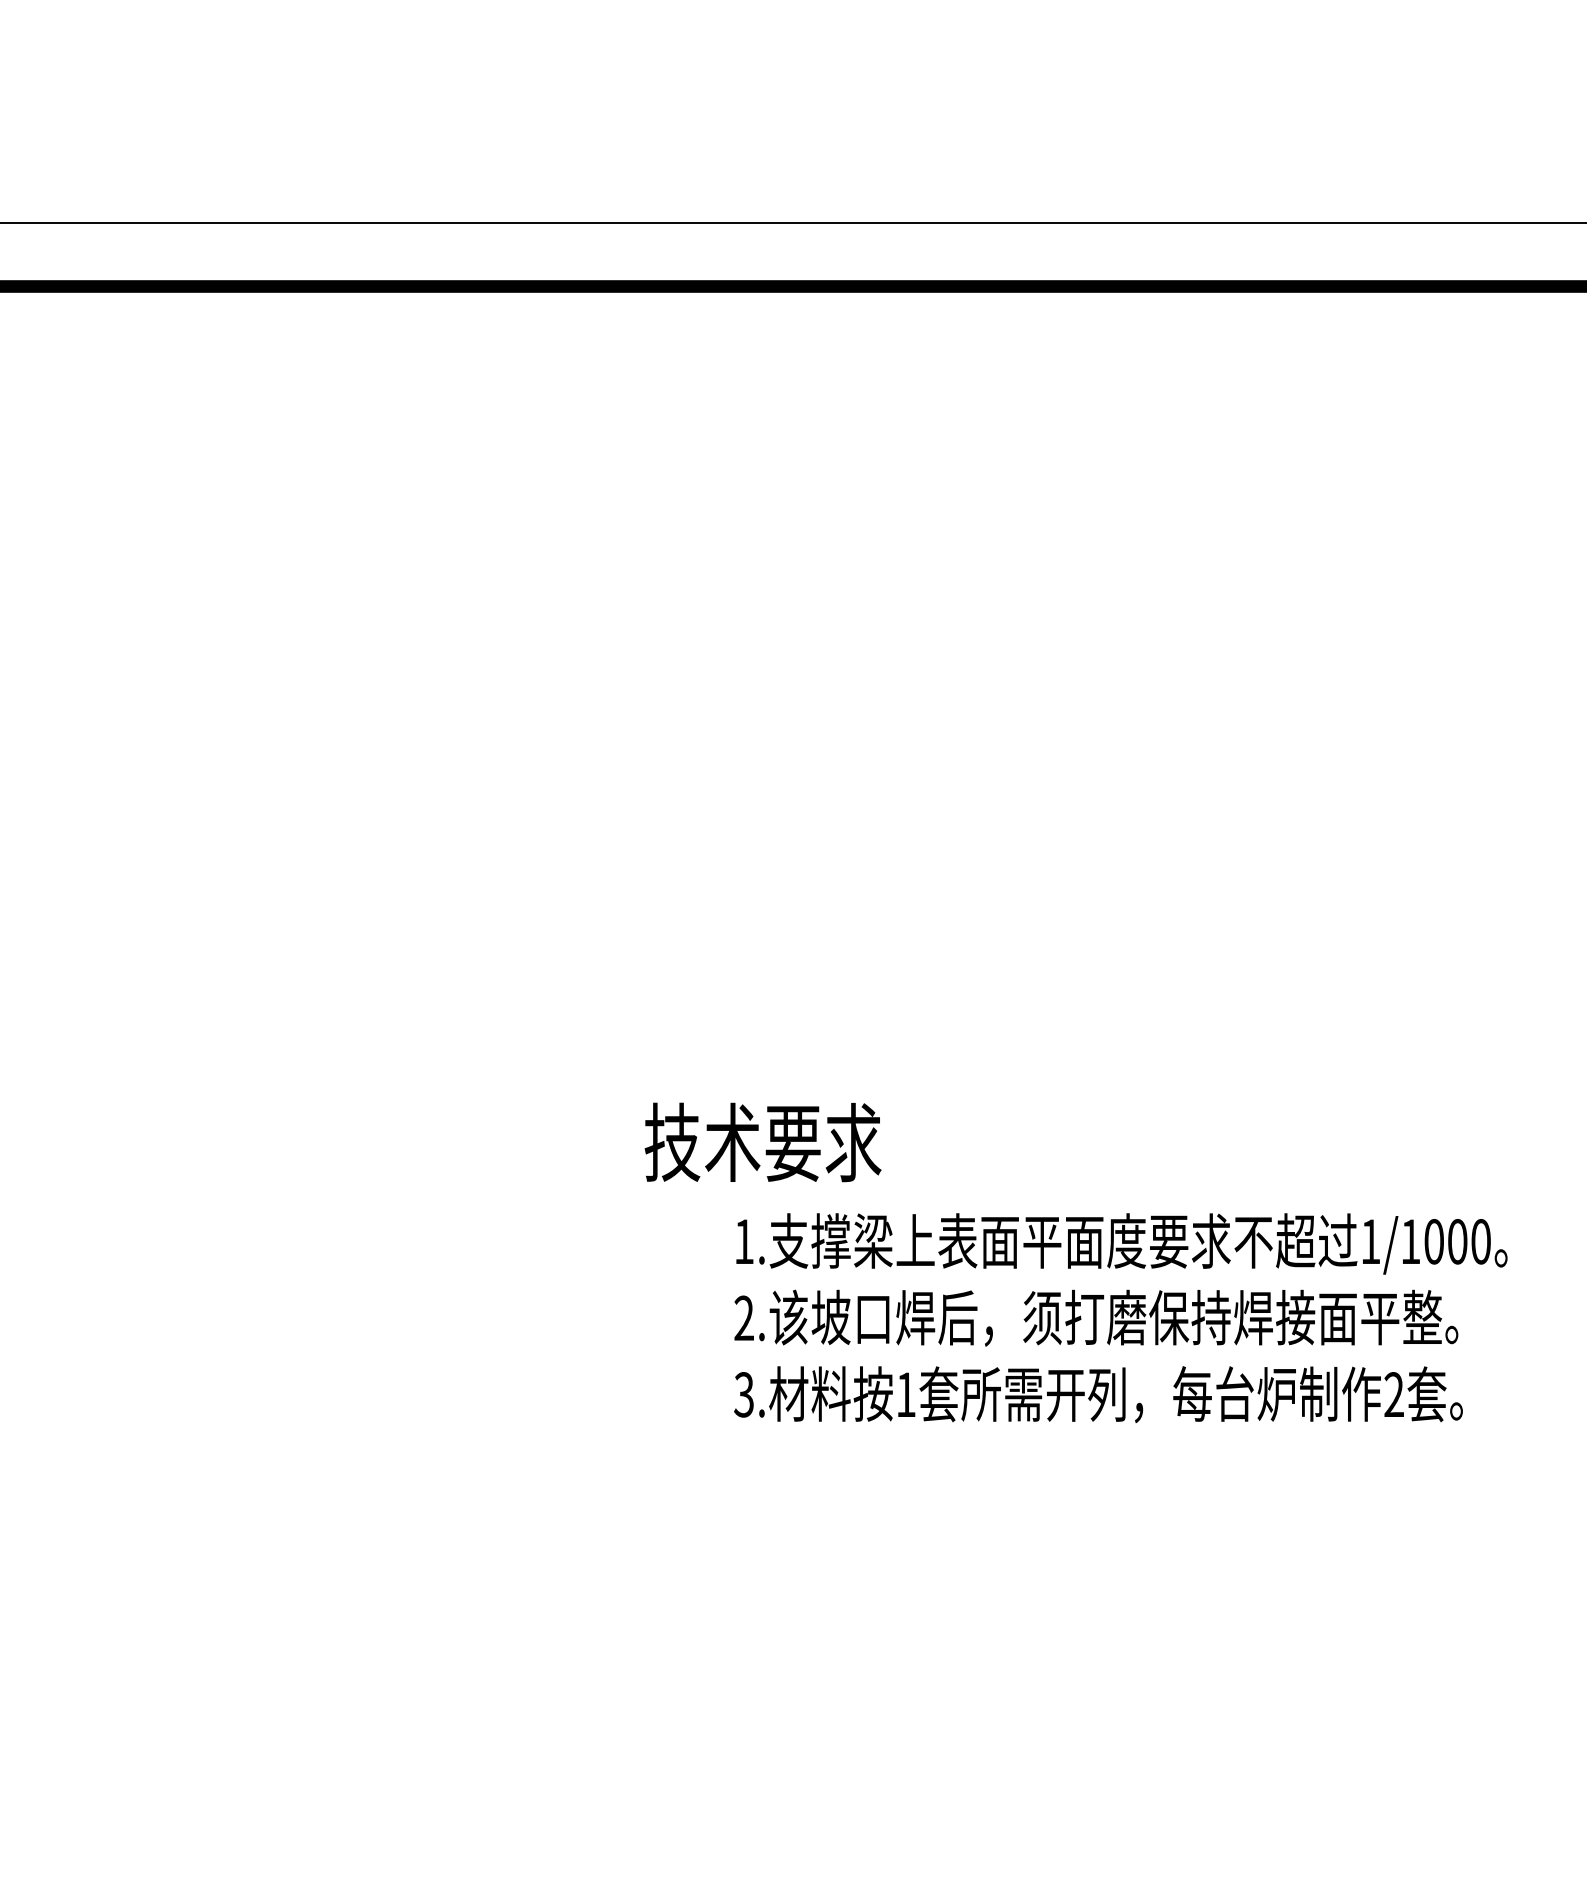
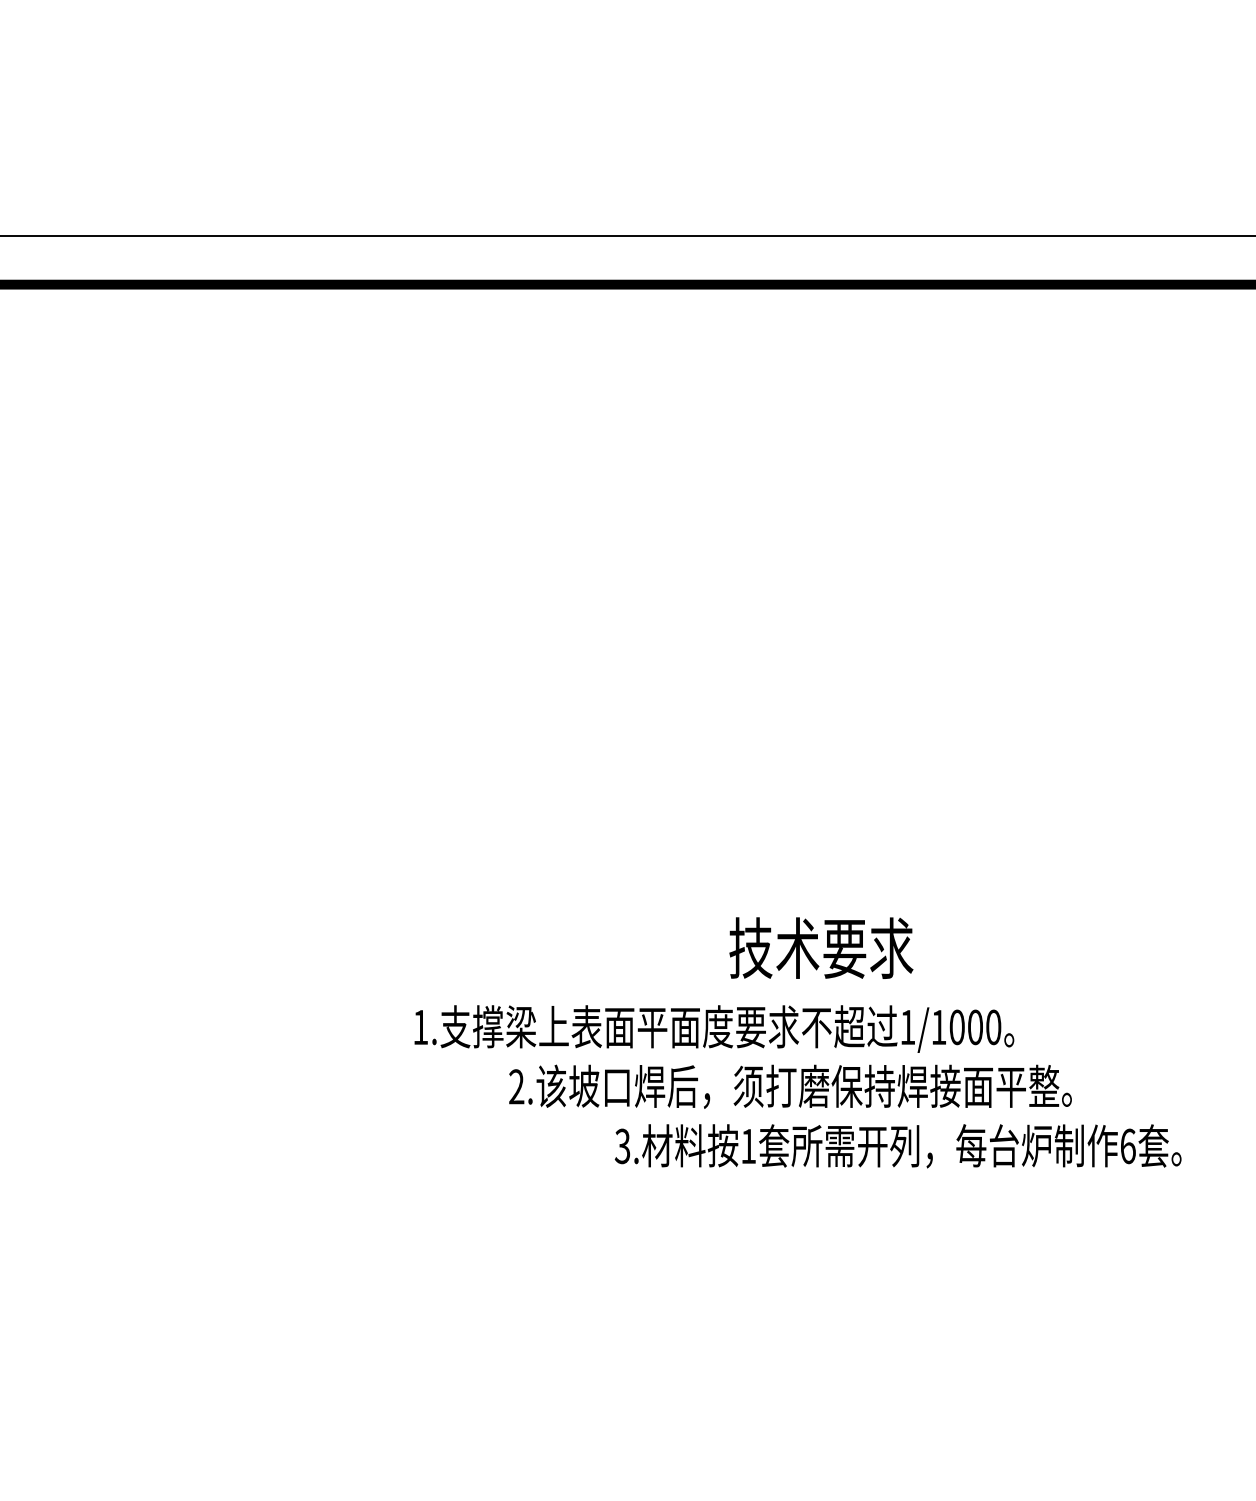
text: (763, 1141) -> (821, 947), moved
text: (1122, 1243) -> (714, 1028), moved
text: (1096, 1317) -> (790, 1086), moved
text: (1393, 1394) -> (1127, 1146), 2 -> 6

